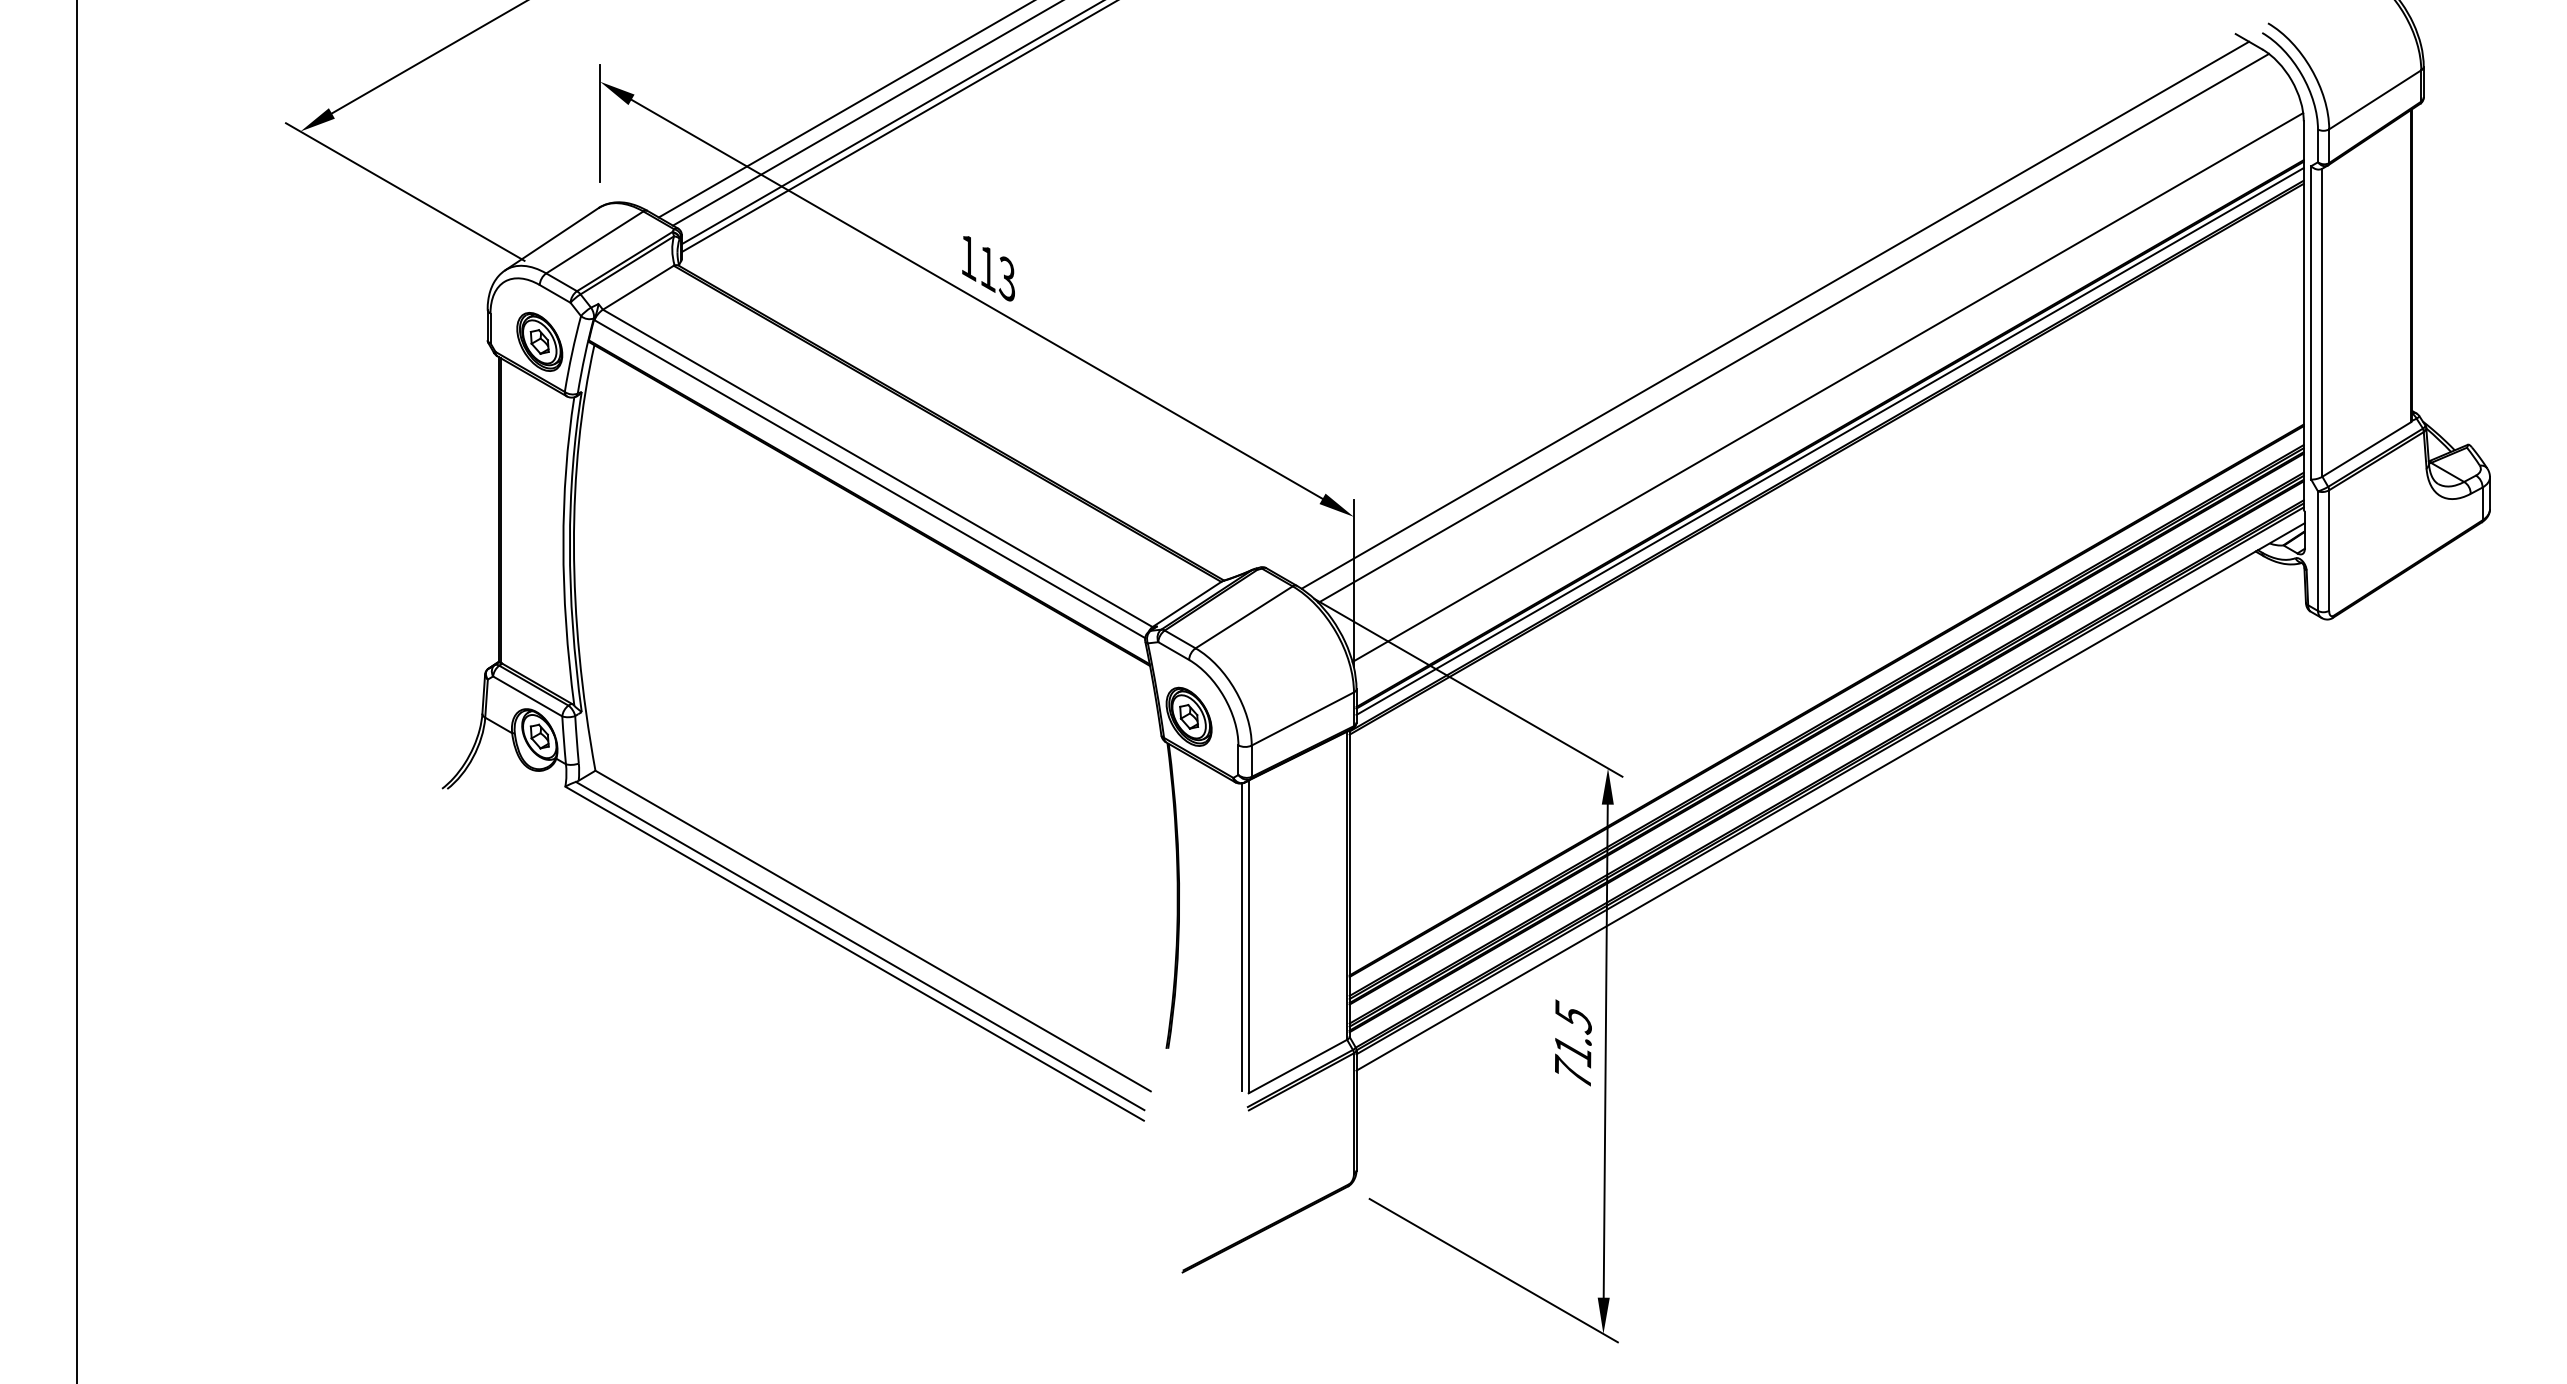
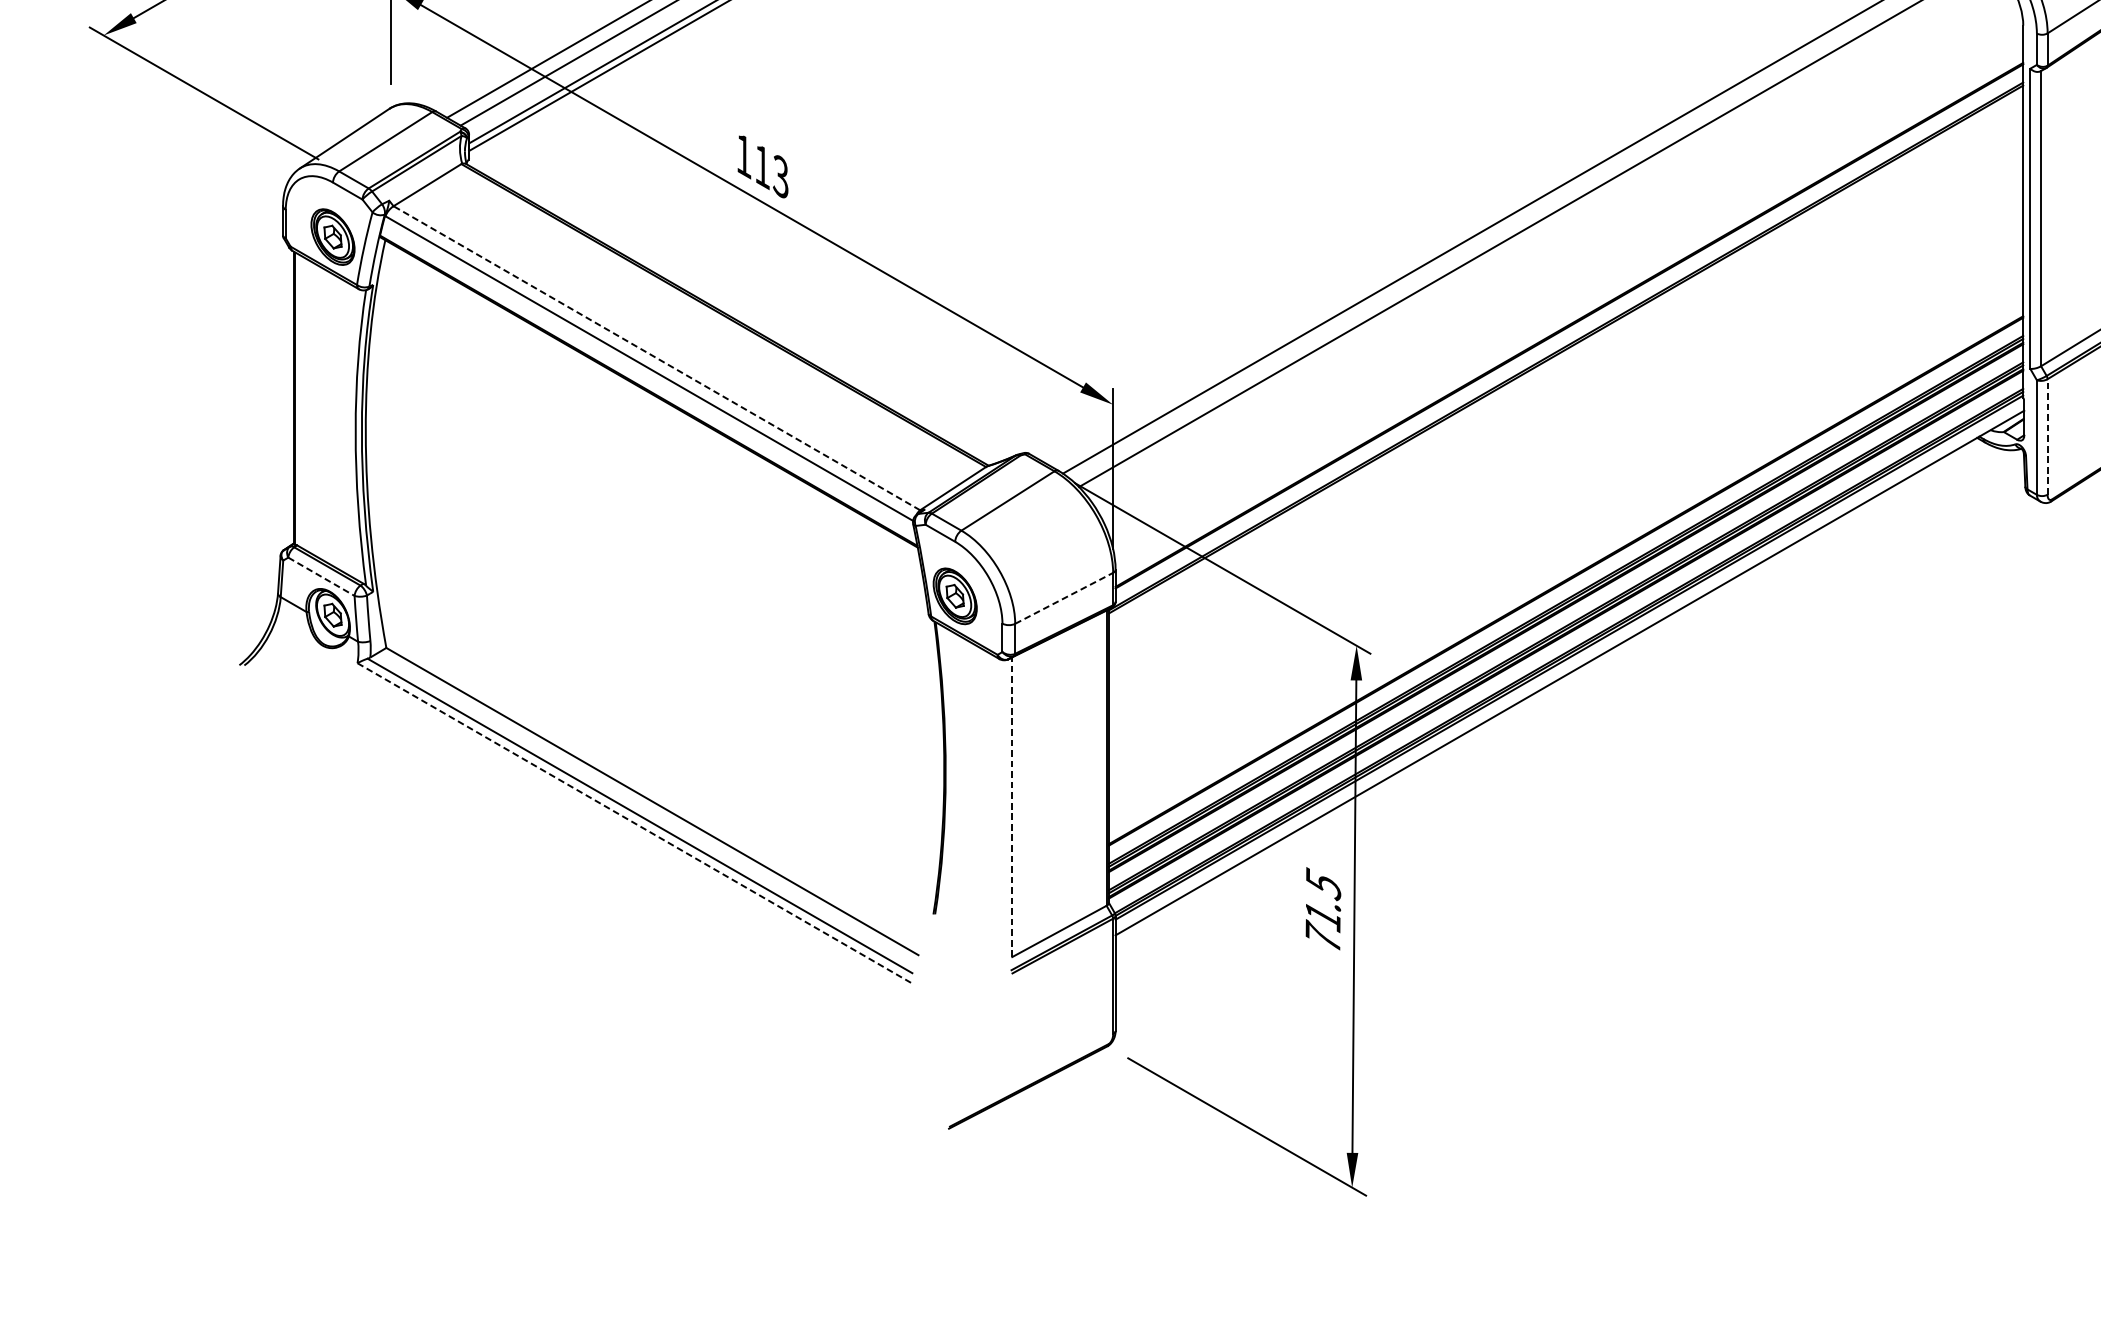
line: (1827, 387) -> (1566, 280), removed
line: (1829, 441) -> (1568, 332), removed
line: (877, 468) -> (656, 358), solid -> dashed
line: (2329, 550) -> (2047, 436), solid -> dashed
line: (527, 696) -> (321, 576), solid -> dashed
line: (1302, 718) -> (1063, 597), solid -> dashed
line: (1248, 936) -> (1012, 806), solid -> dashed
line: (1242, 937) -> (1006, 807), removed
line: (855, 953) -> (635, 823), solid -> dashed

